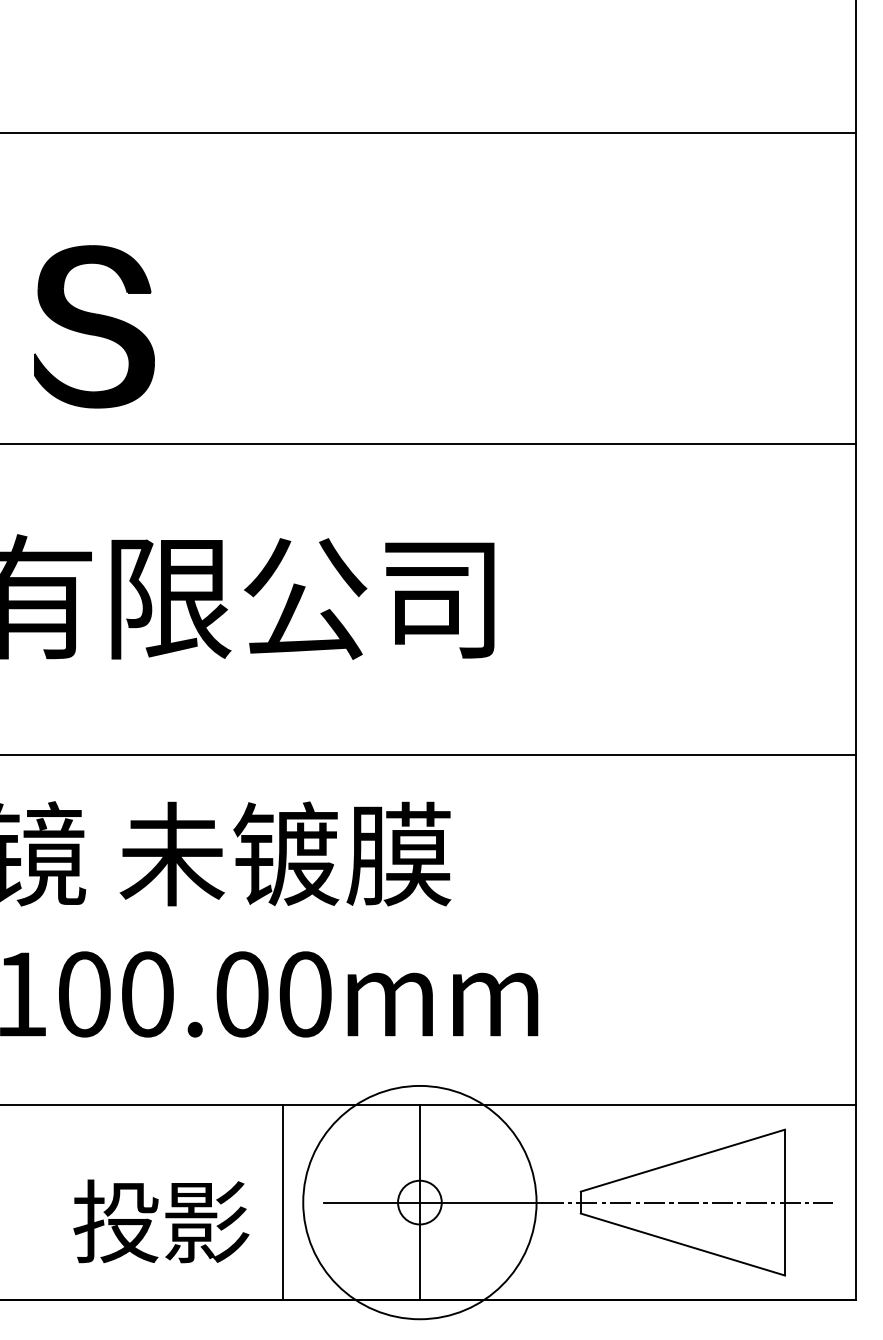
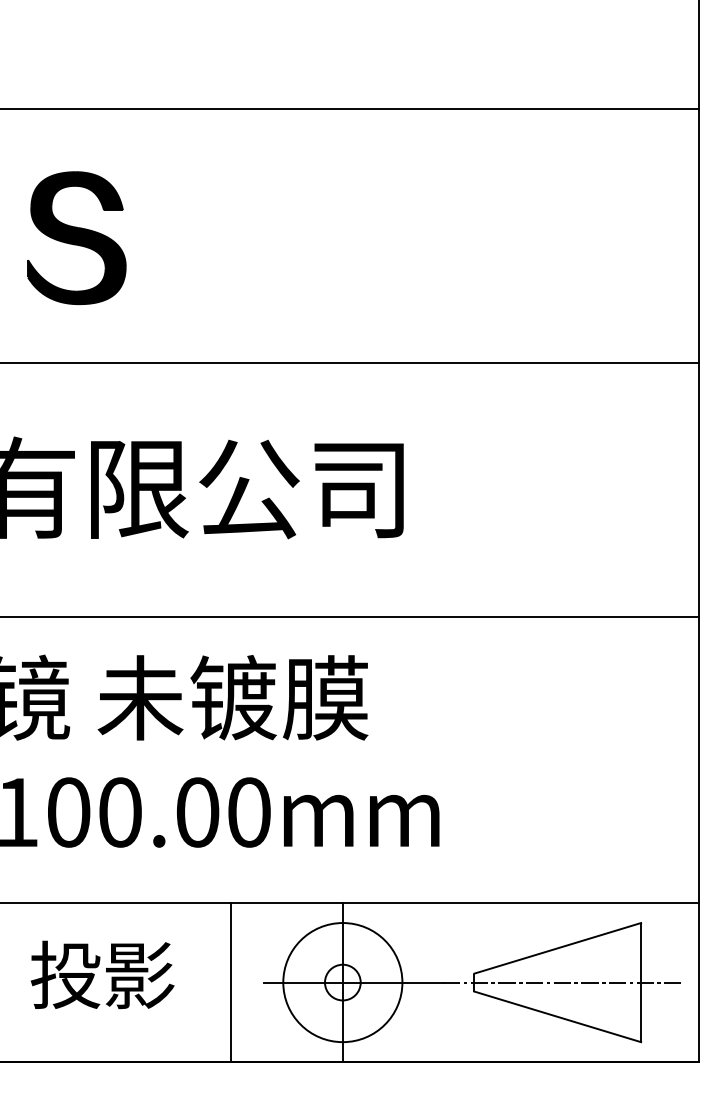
part: (93, 326) -> (76, 237), moved
circle: (419, 1202) -> (342, 982), size x0.62
text: (161, 1220) -> (102, 974), moved

